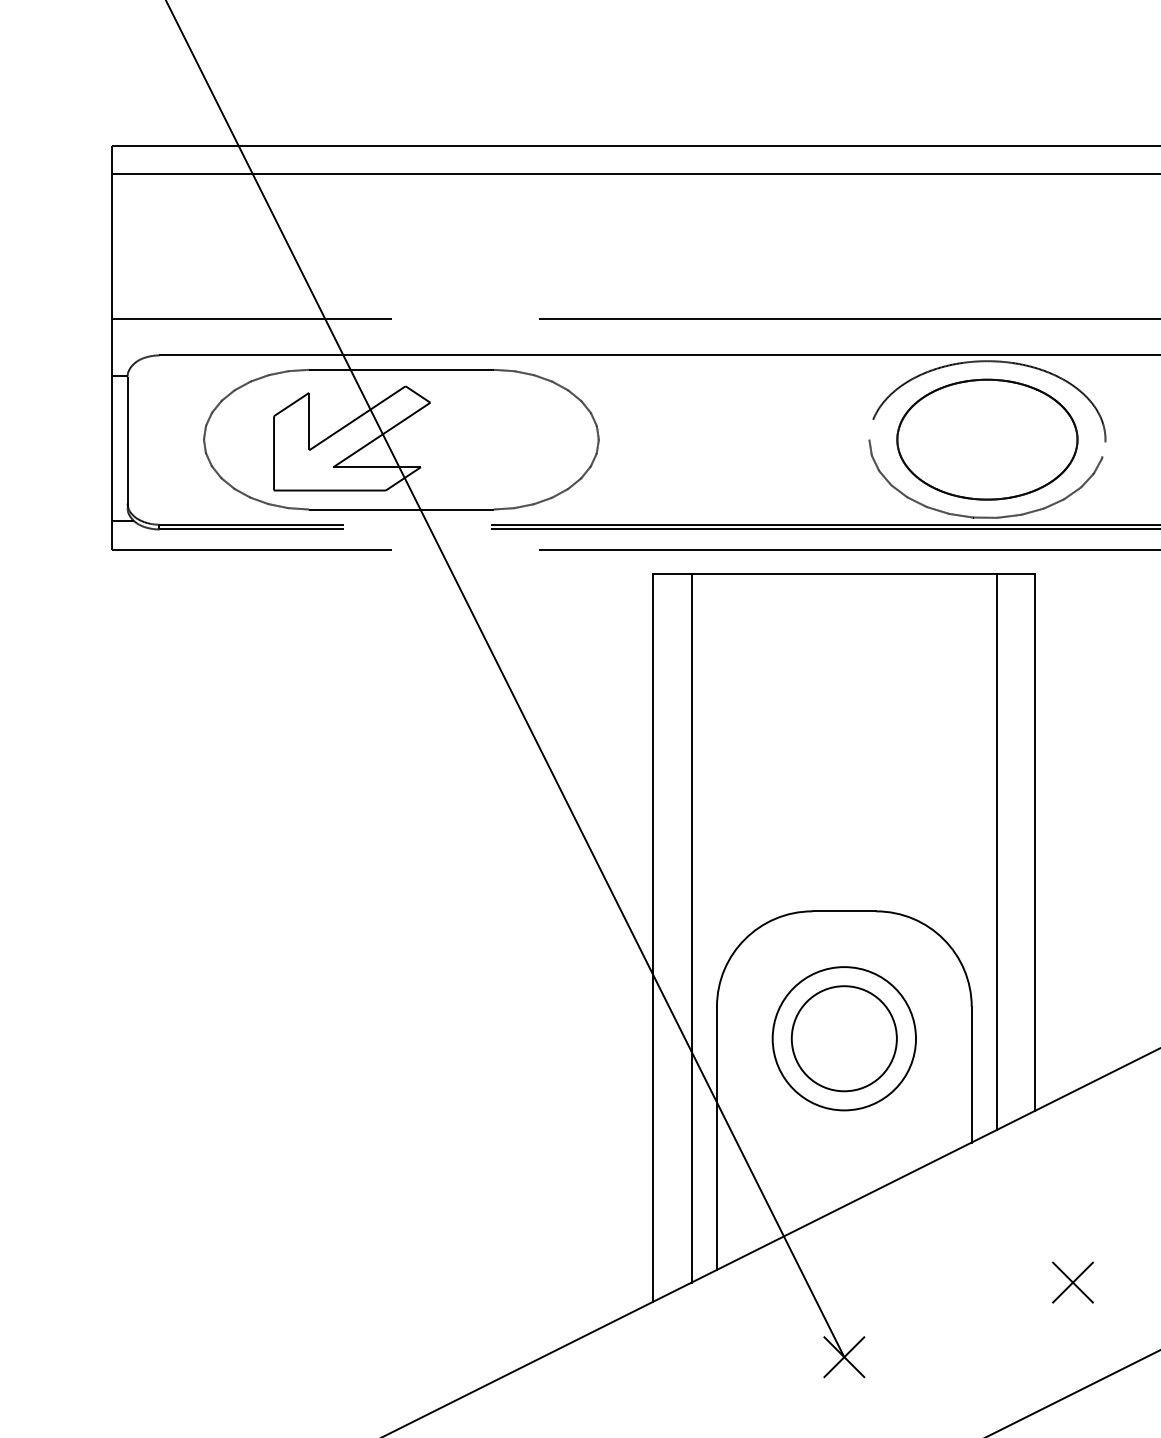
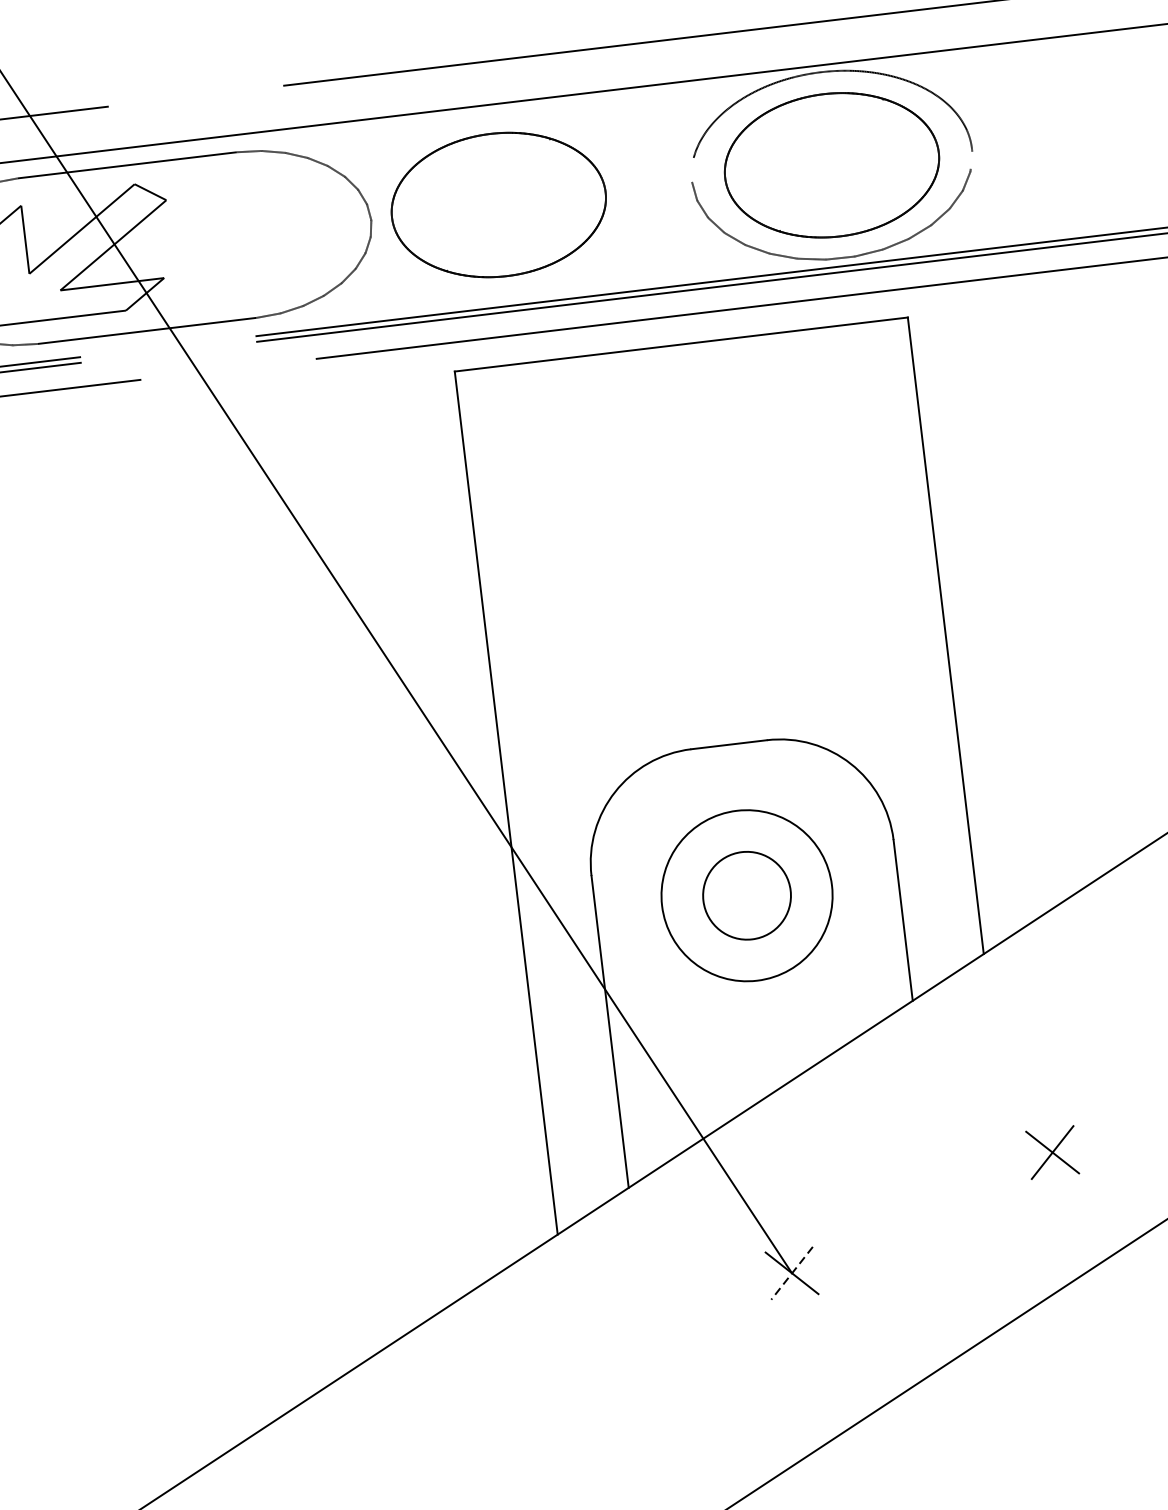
part: (706, 439) -> (498, 204), added
line: (997, 851) -> (902, 652), removed
line: (691, 927) -> (550, 785), removed
circle: (843, 1038) -> (746, 895), size x0.7
line: (844, 1357) -> (792, 1273), solid -> dashed

